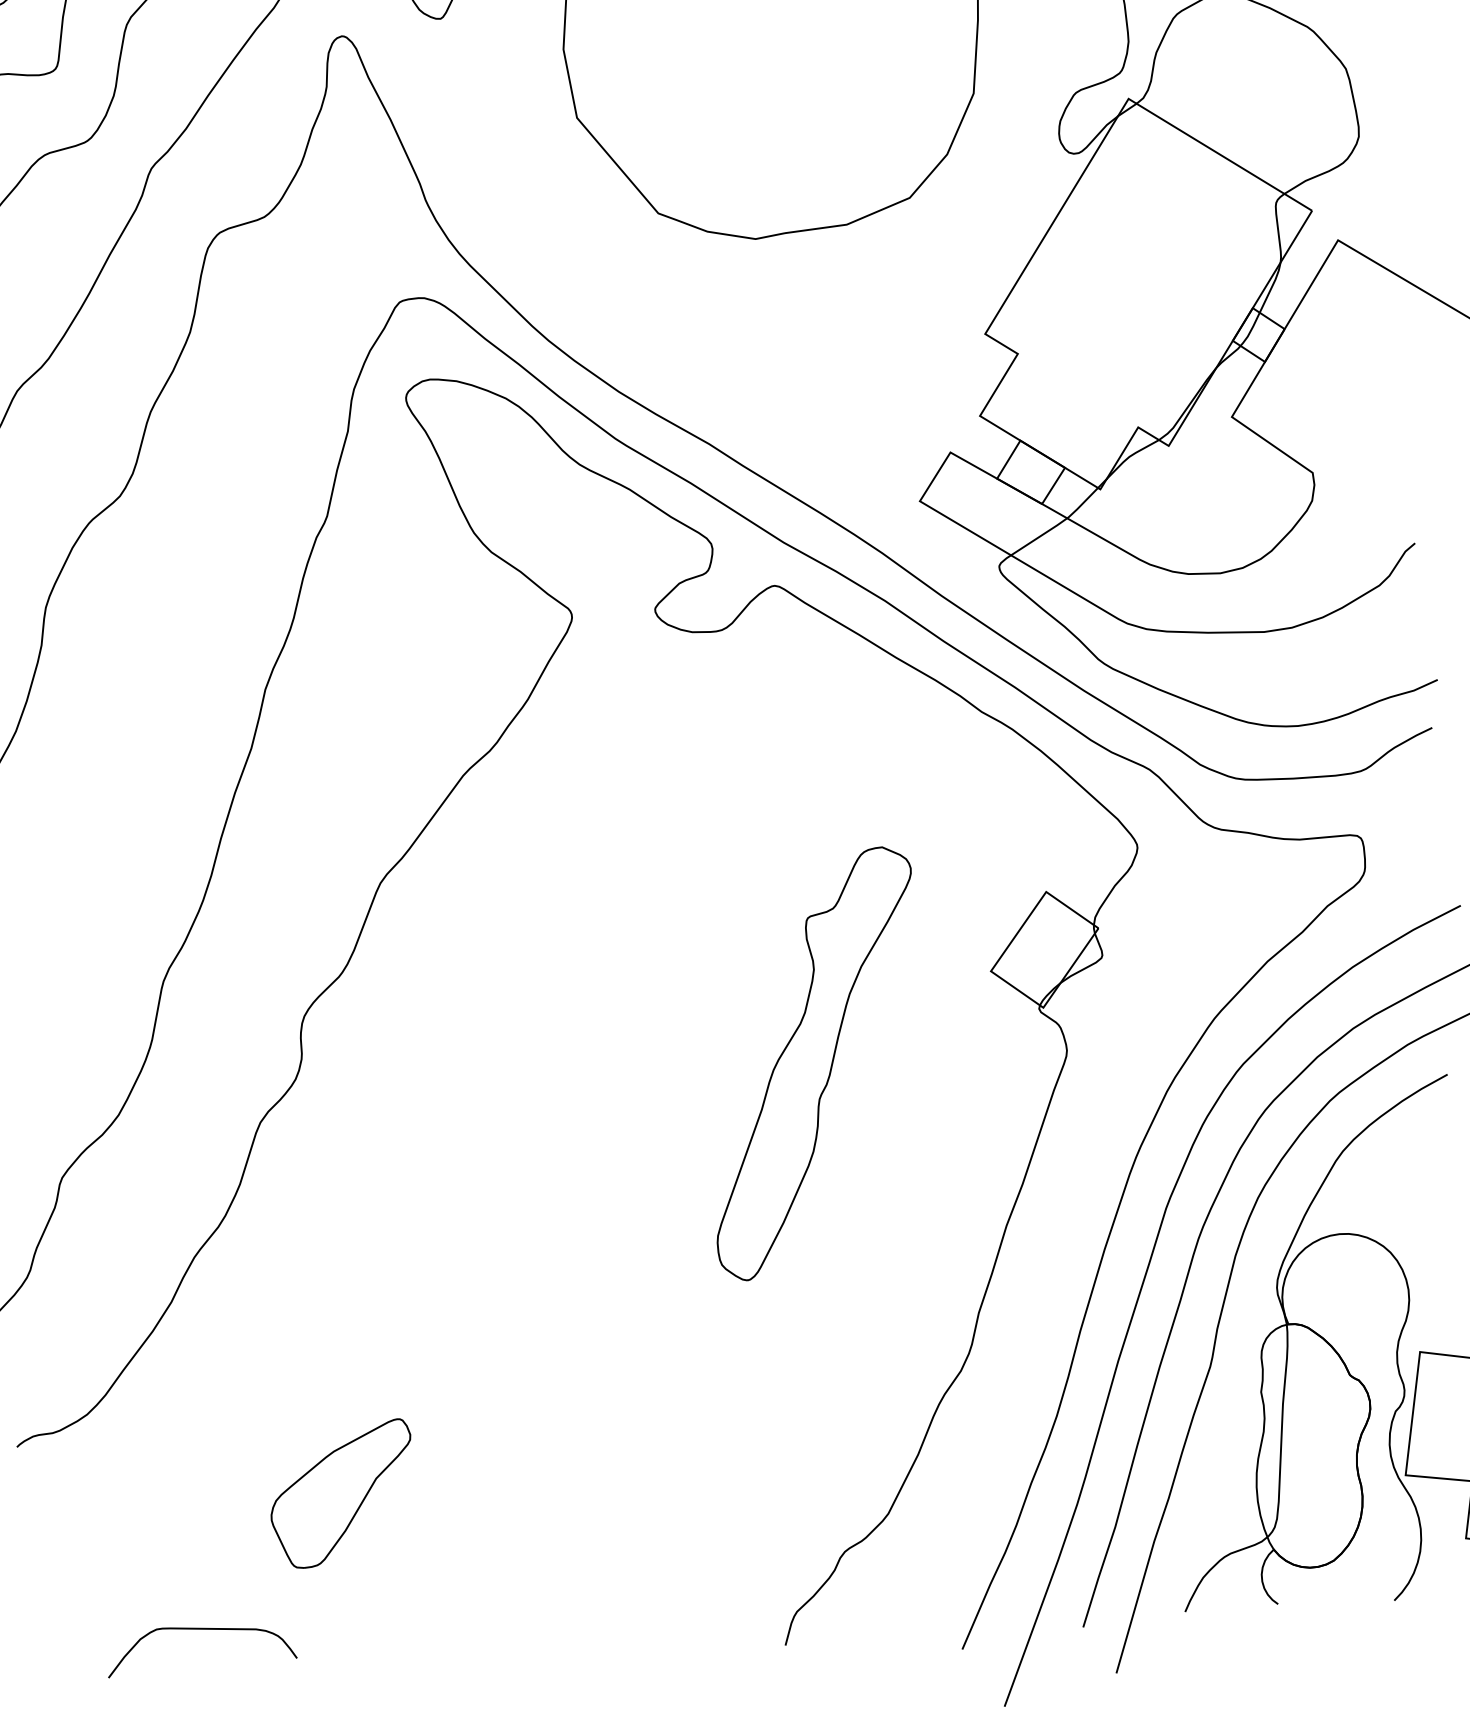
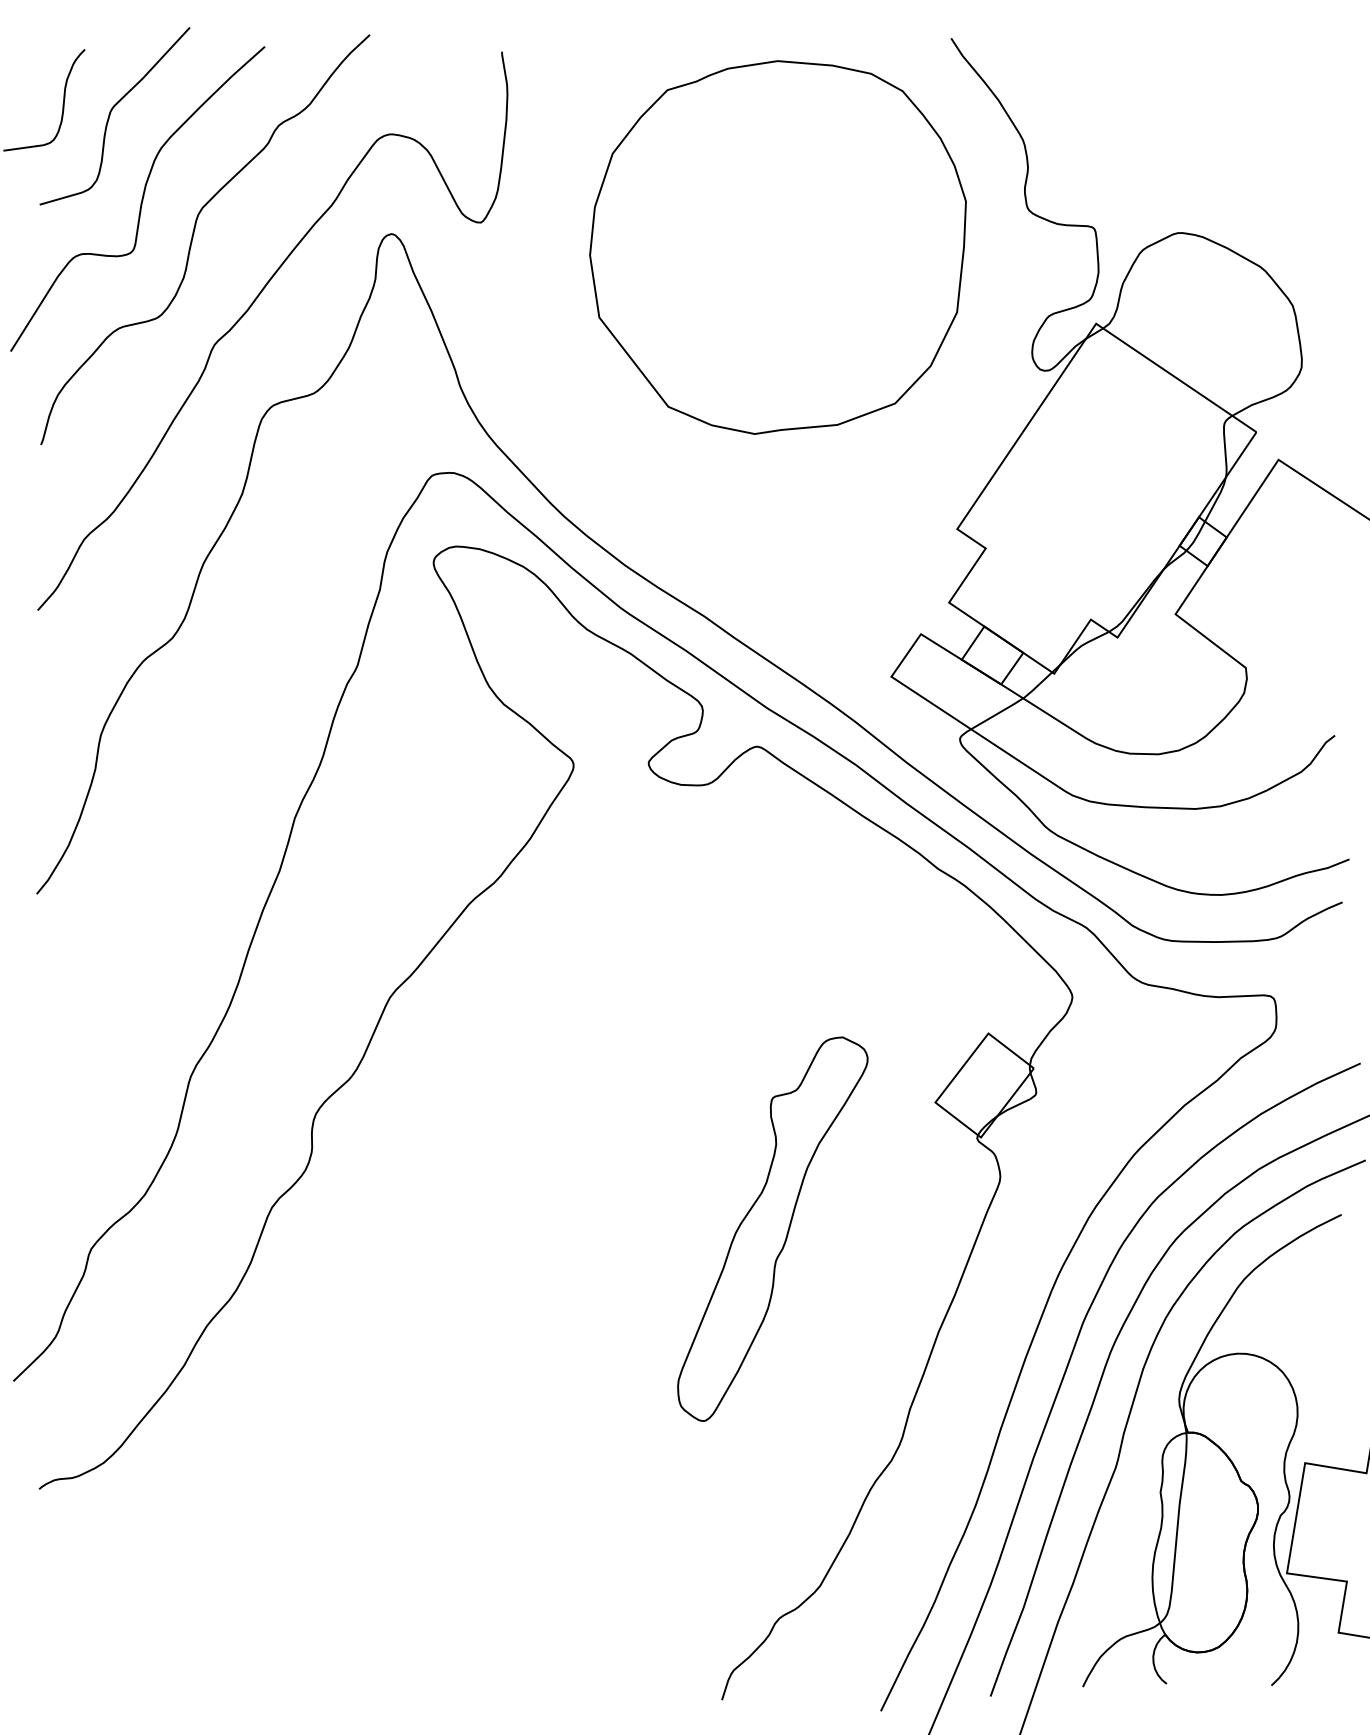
part: (814, 1063) -> (772, 1228), moved
part: (341, 1493) -> (329, 1544), removed
curve: (200, 1630) -> (196, 1661), removed

